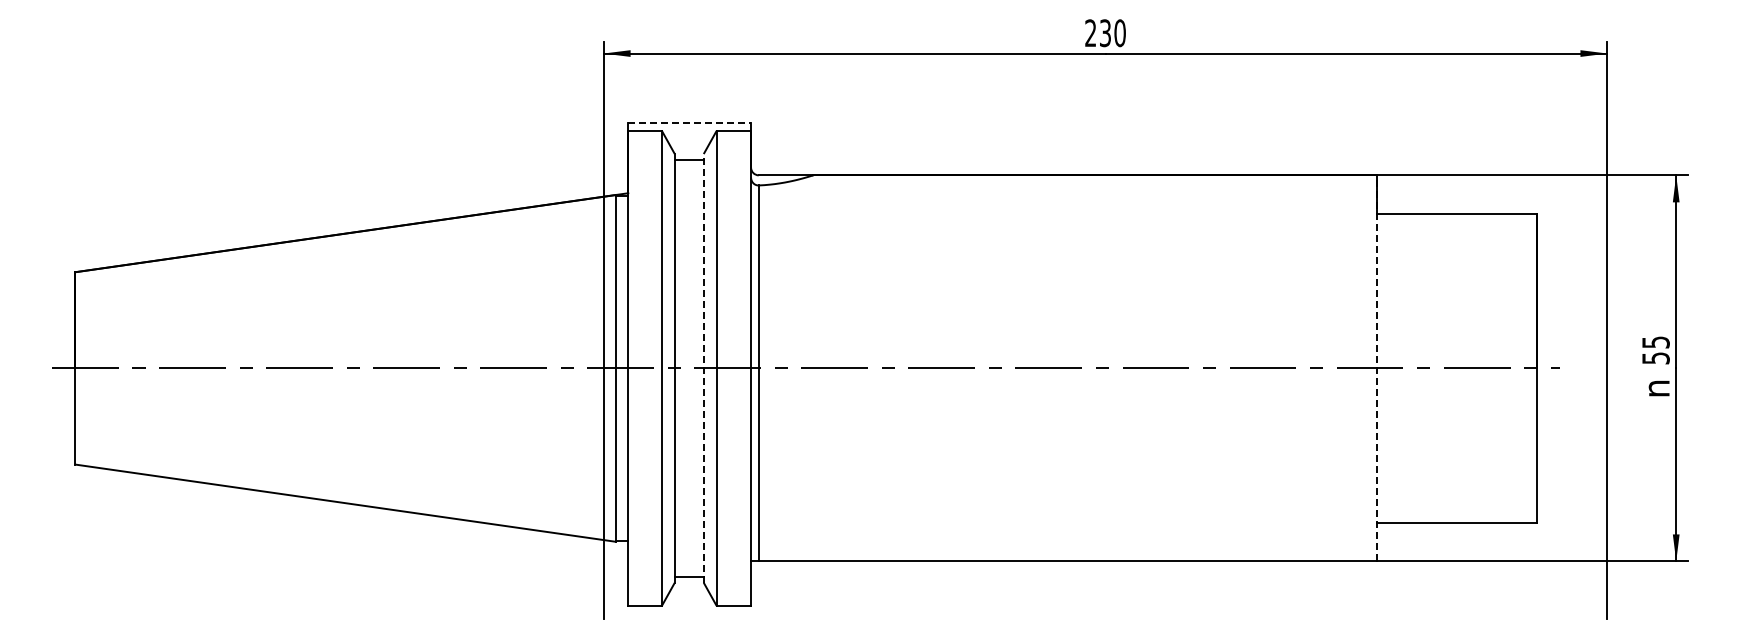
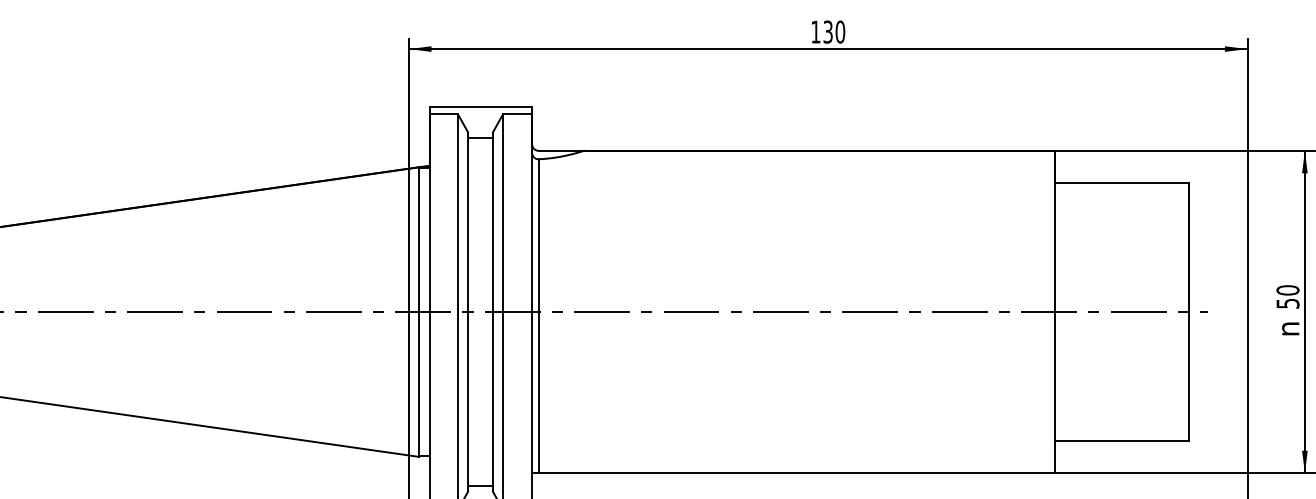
text: (1090, 32) -> (815, 31), 230 -> 130
line: (690, 123) -> (481, 107), dashed -> solid
text: (1655, 342) -> (1287, 290), 55 -> 50
line: (703, 367) -> (492, 311), dashed -> solid
line: (1376, 367) -> (1054, 311), dashed -> solid

